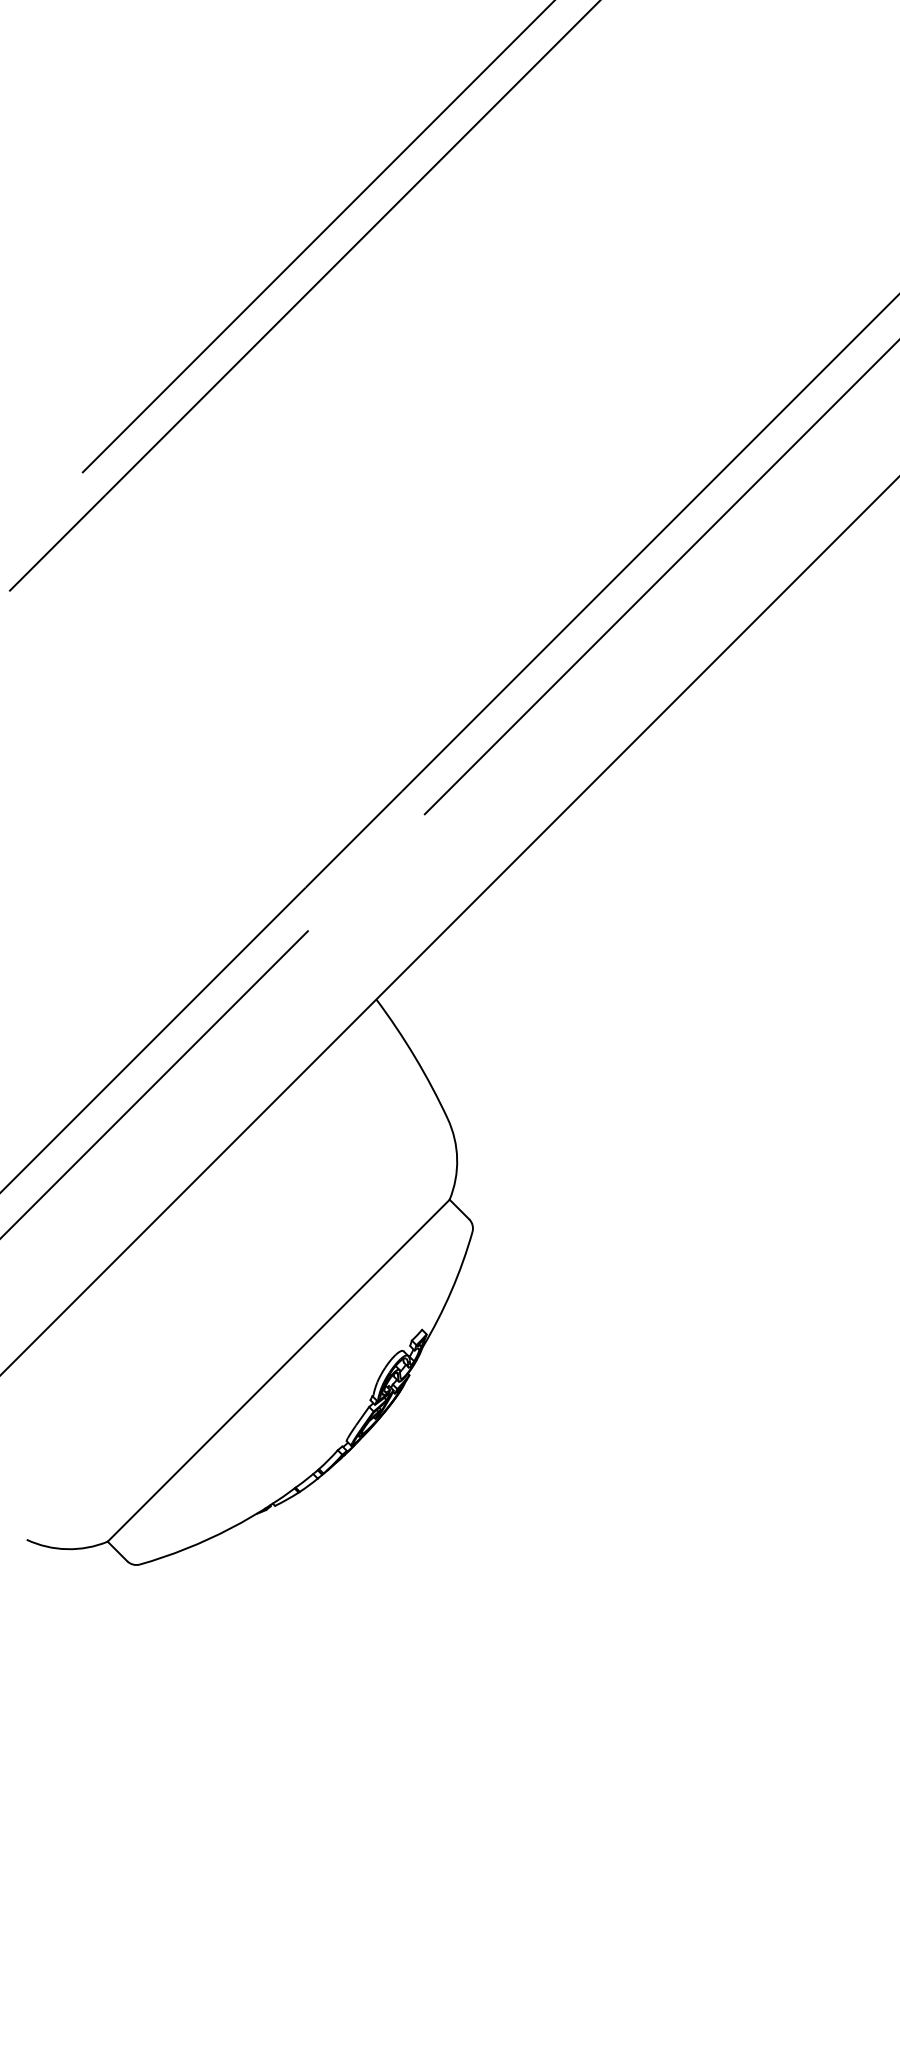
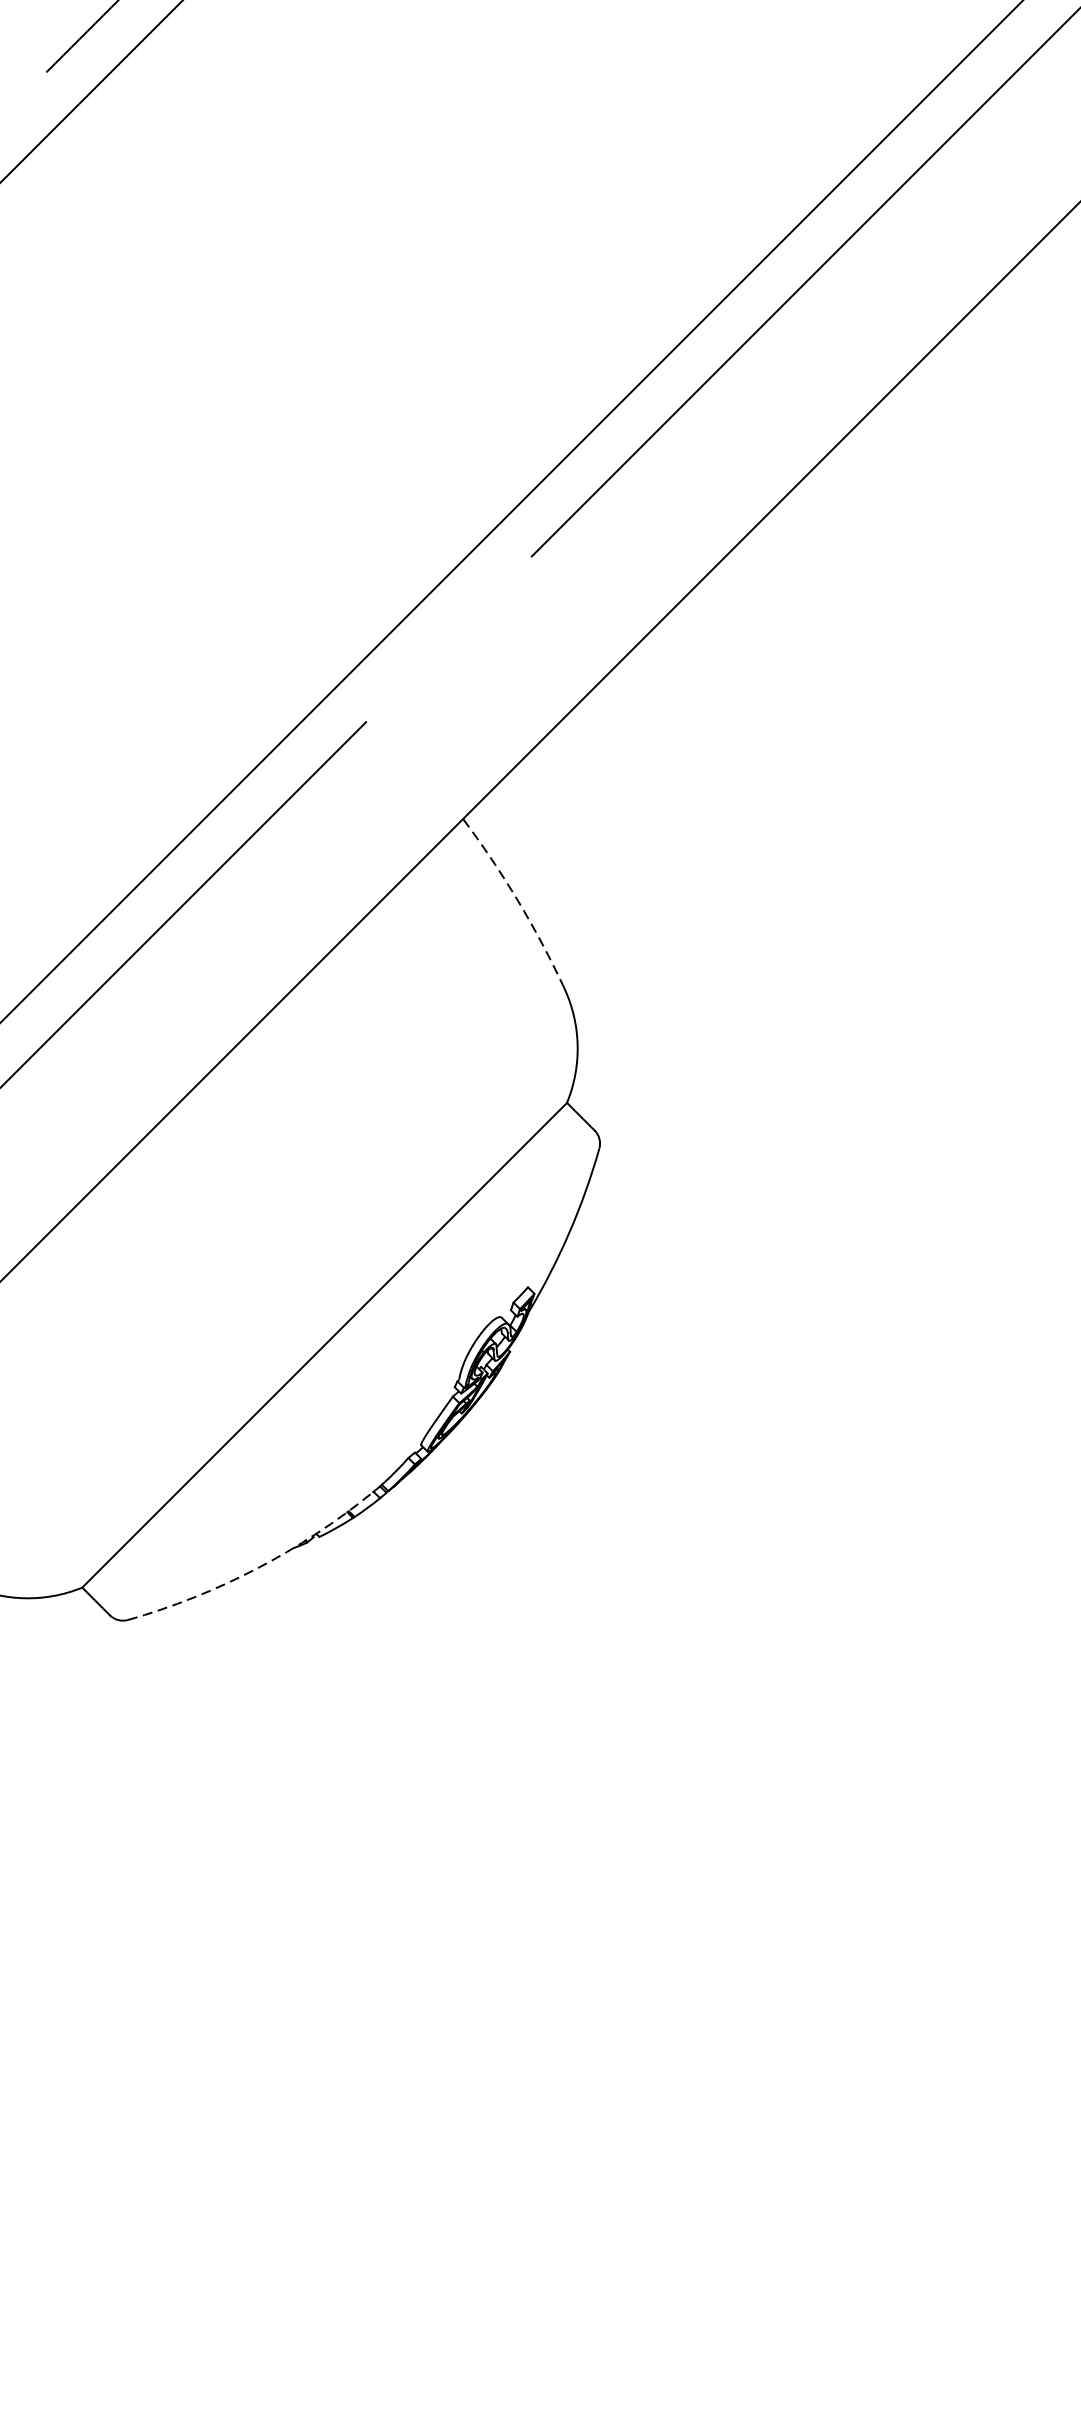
arc: (415, 1057) -> (518, 901), solid -> dashed
arc: (230, 1528) -> (256, 1568), solid -> dashed

